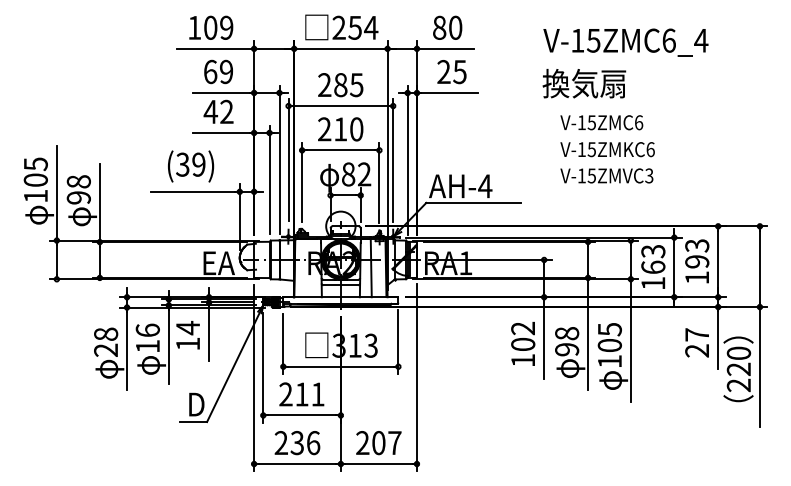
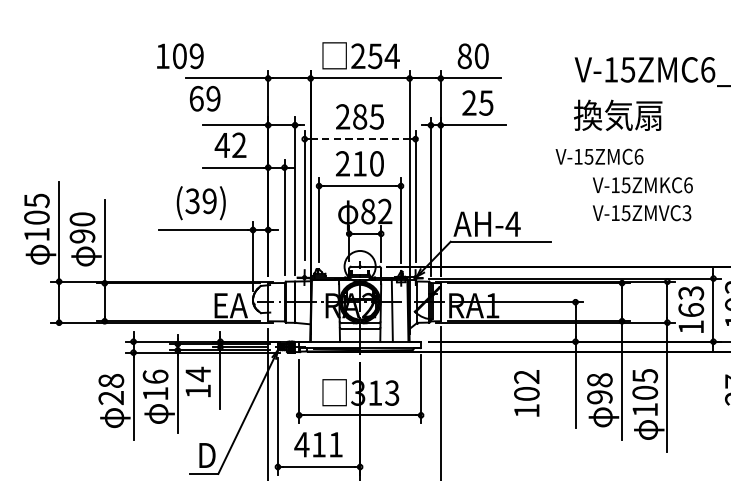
text: (211, 27) -> (180, 55), moved
text: (218, 71) -> (205, 98), moved
line: (340, 106) -> (359, 139), solid -> dashed
text: (601, 122) -> (599, 156), moved
text: (78, 181) -> (82, 219), 98 -> 90
text: (523, 343) -> (527, 392), moved
text: (285, 394) -> (301, 444), 211 -> 411

